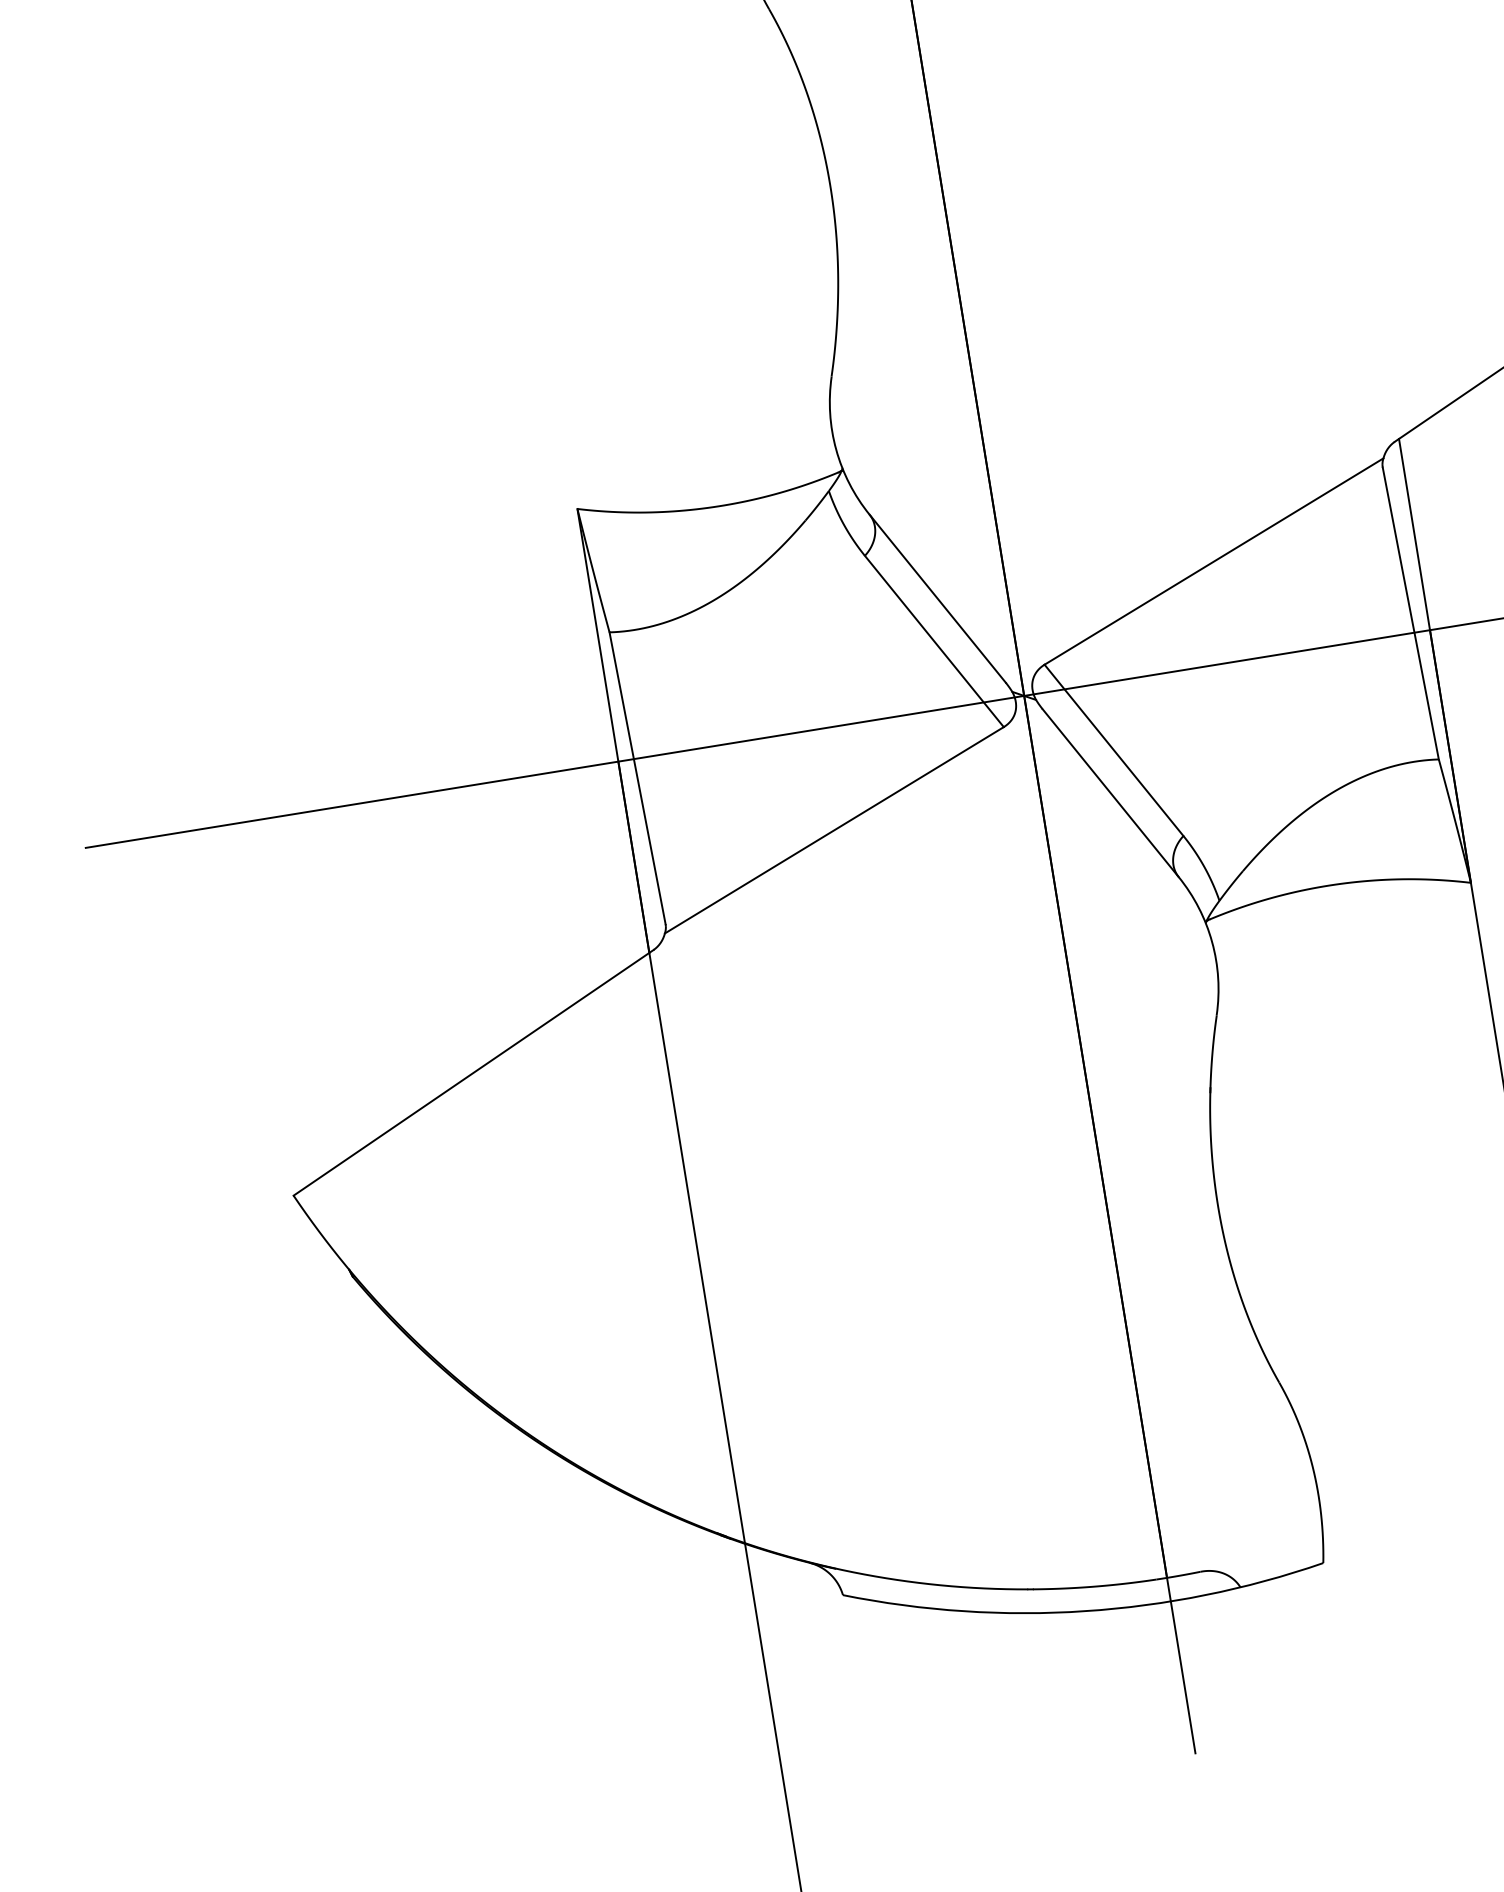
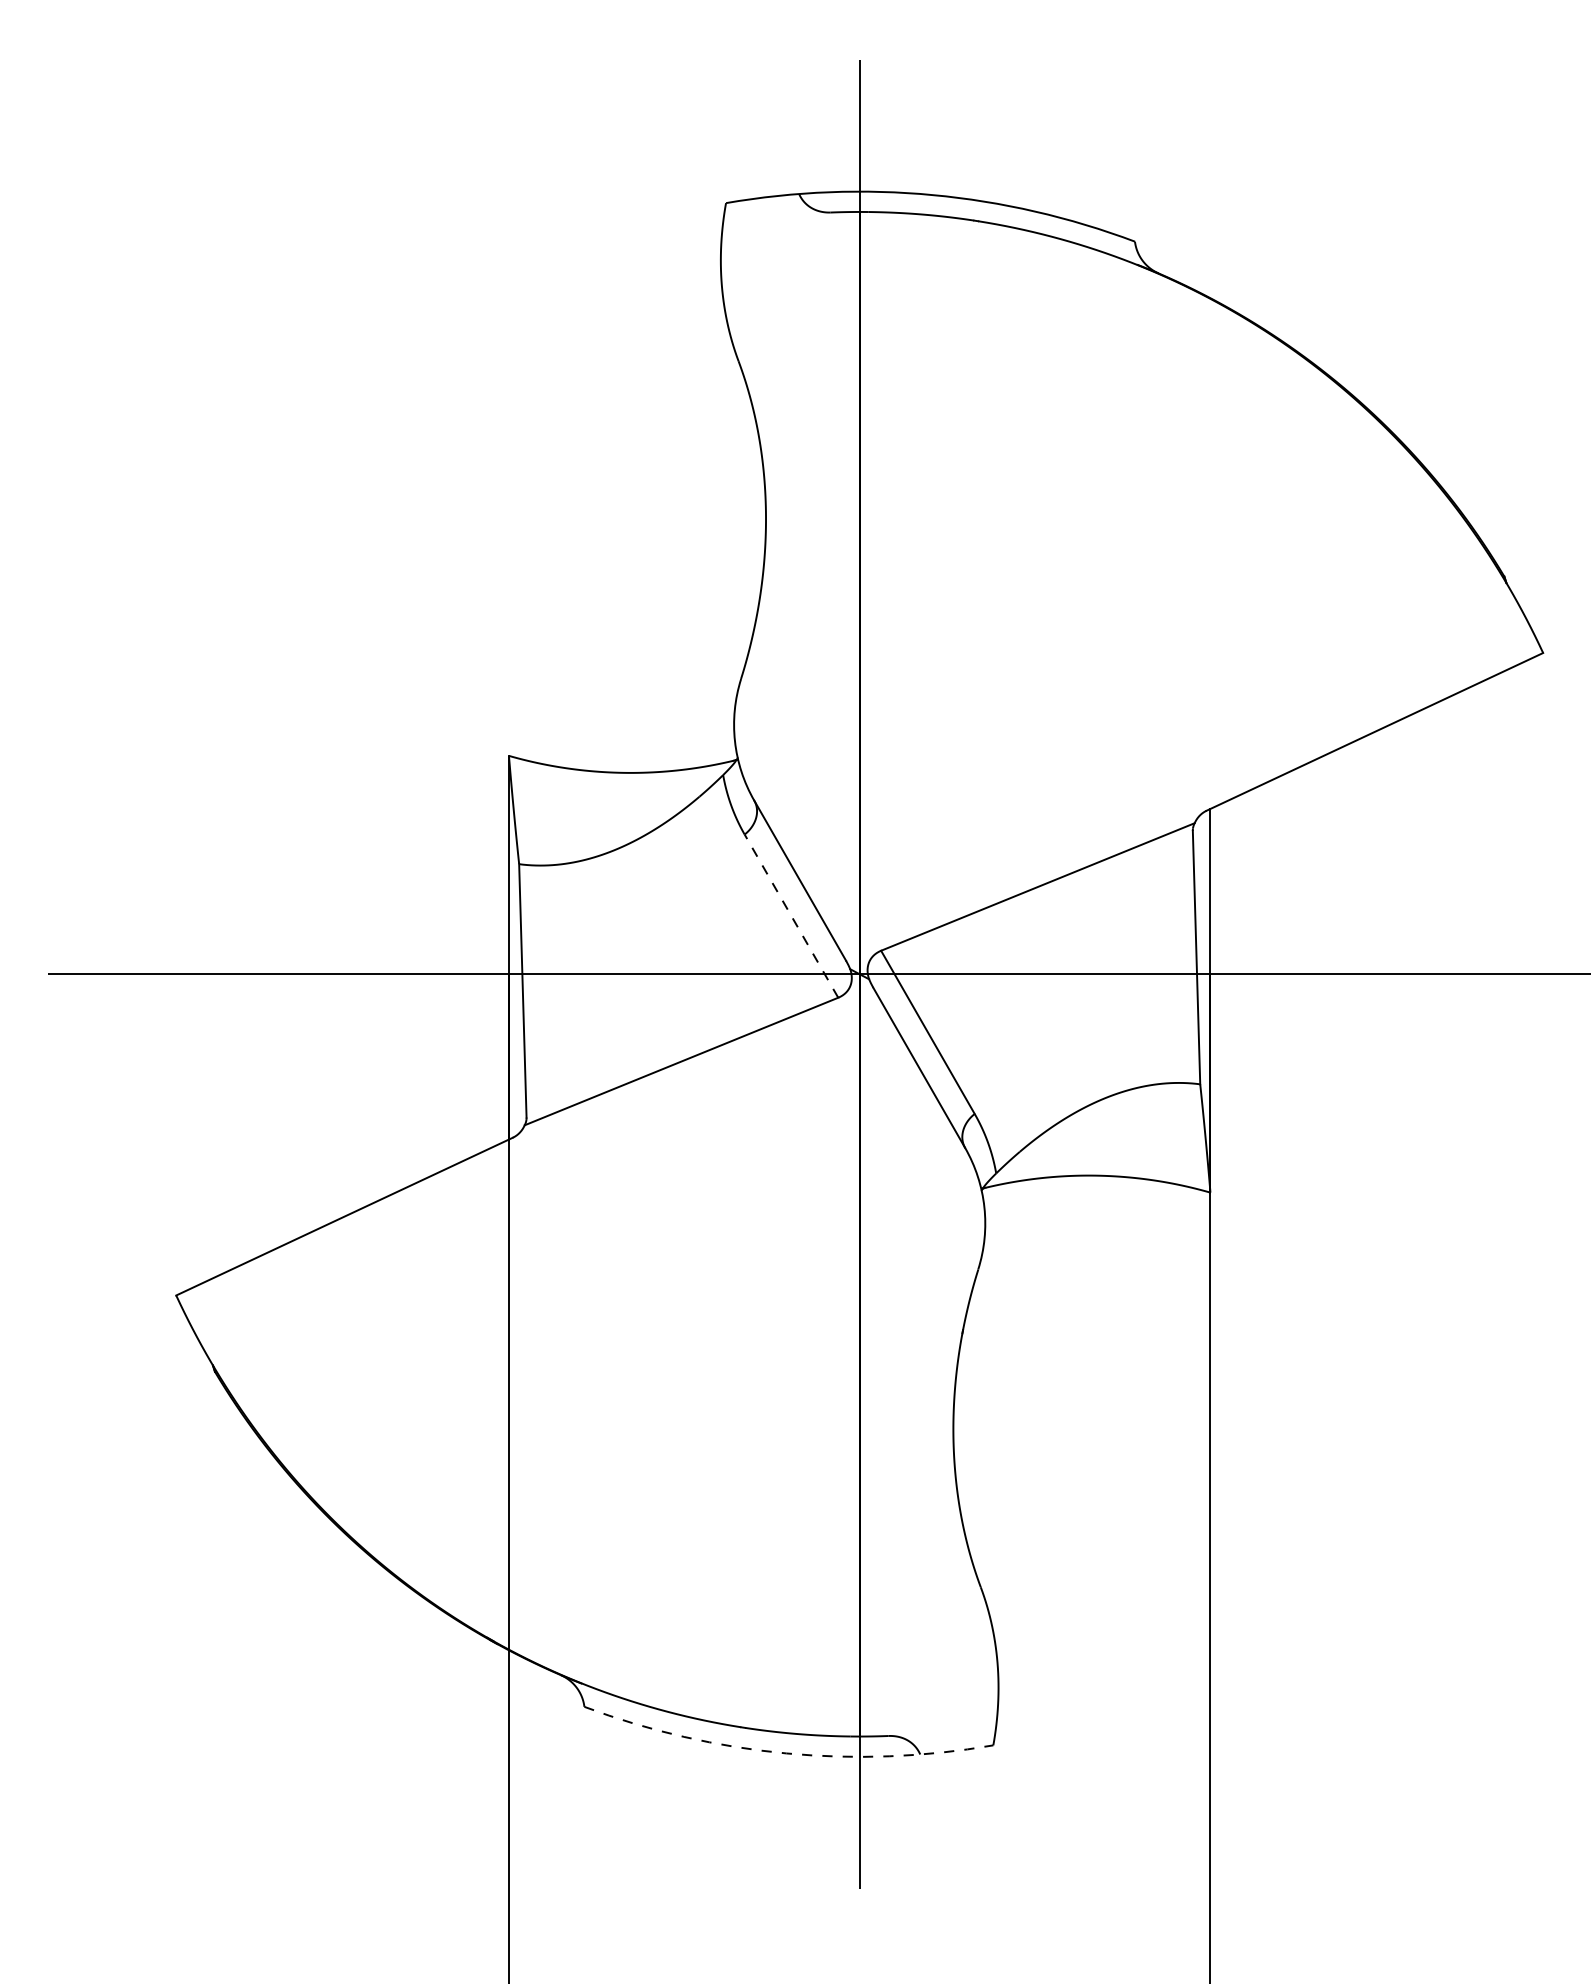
line: (934, 640) -> (791, 915), solid -> dashed
arc: (1085, 1611) -> (786, 1753), solid -> dashed

